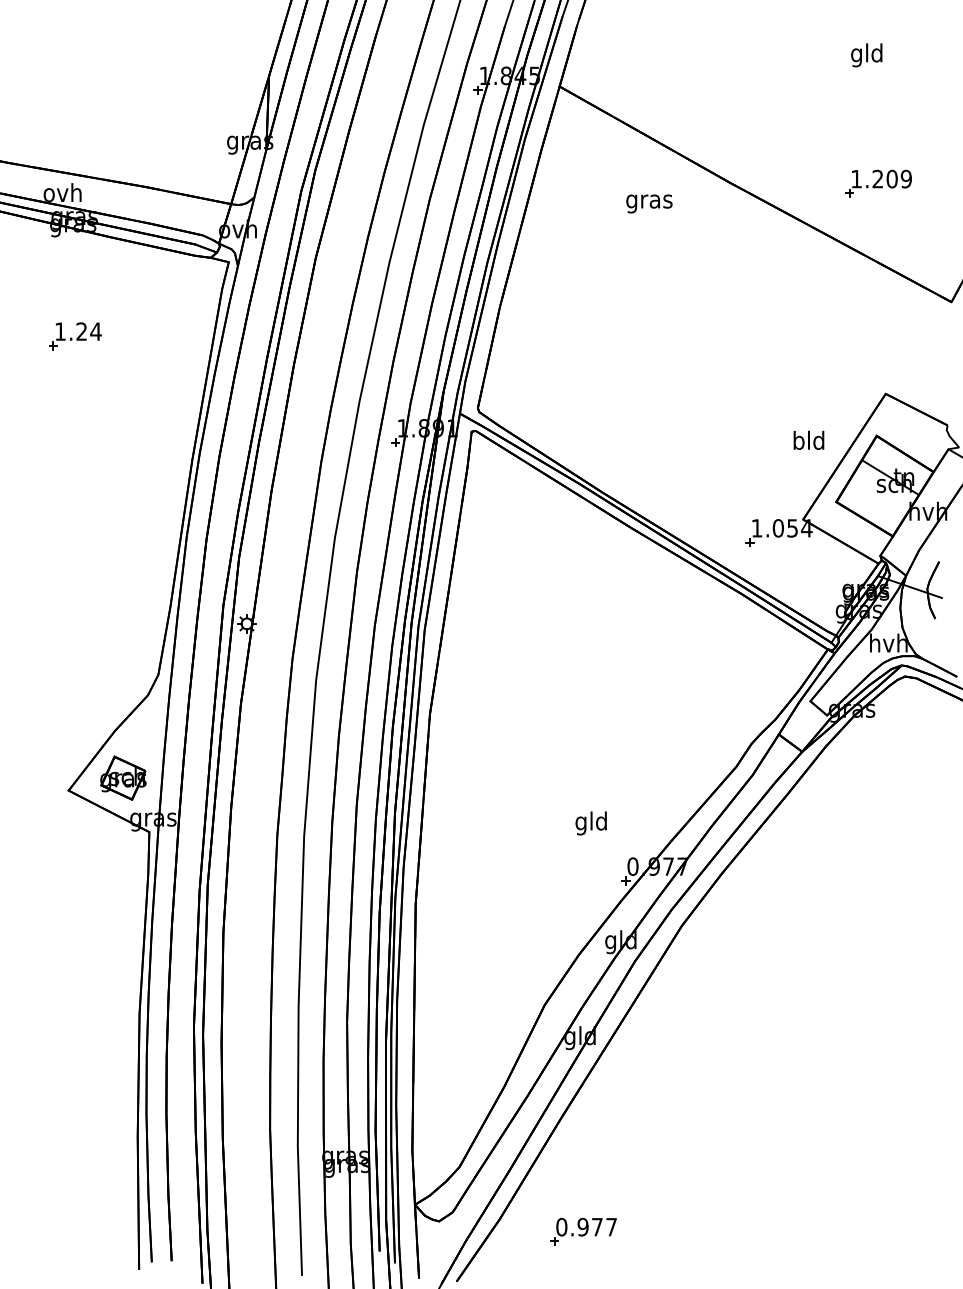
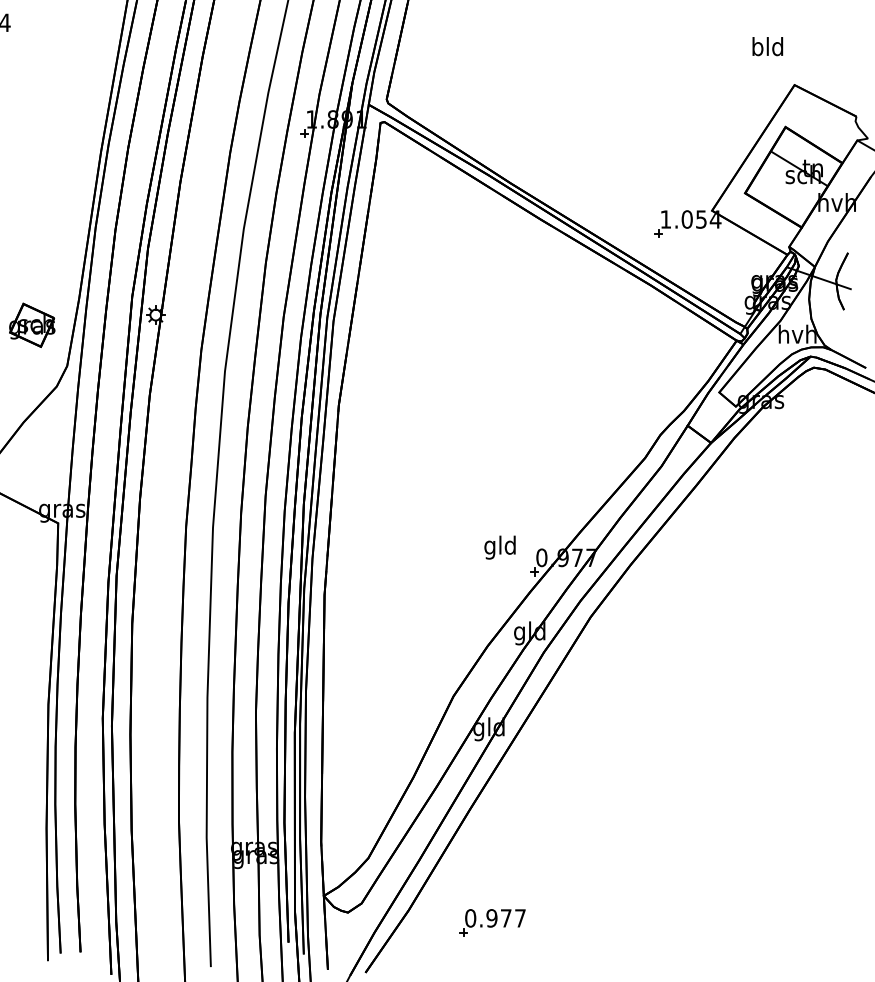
text: (808, 439) -> (767, 45), moved
part: (123, 777) -> (32, 324), moved
text: (590, 823) -> (499, 547), moved

